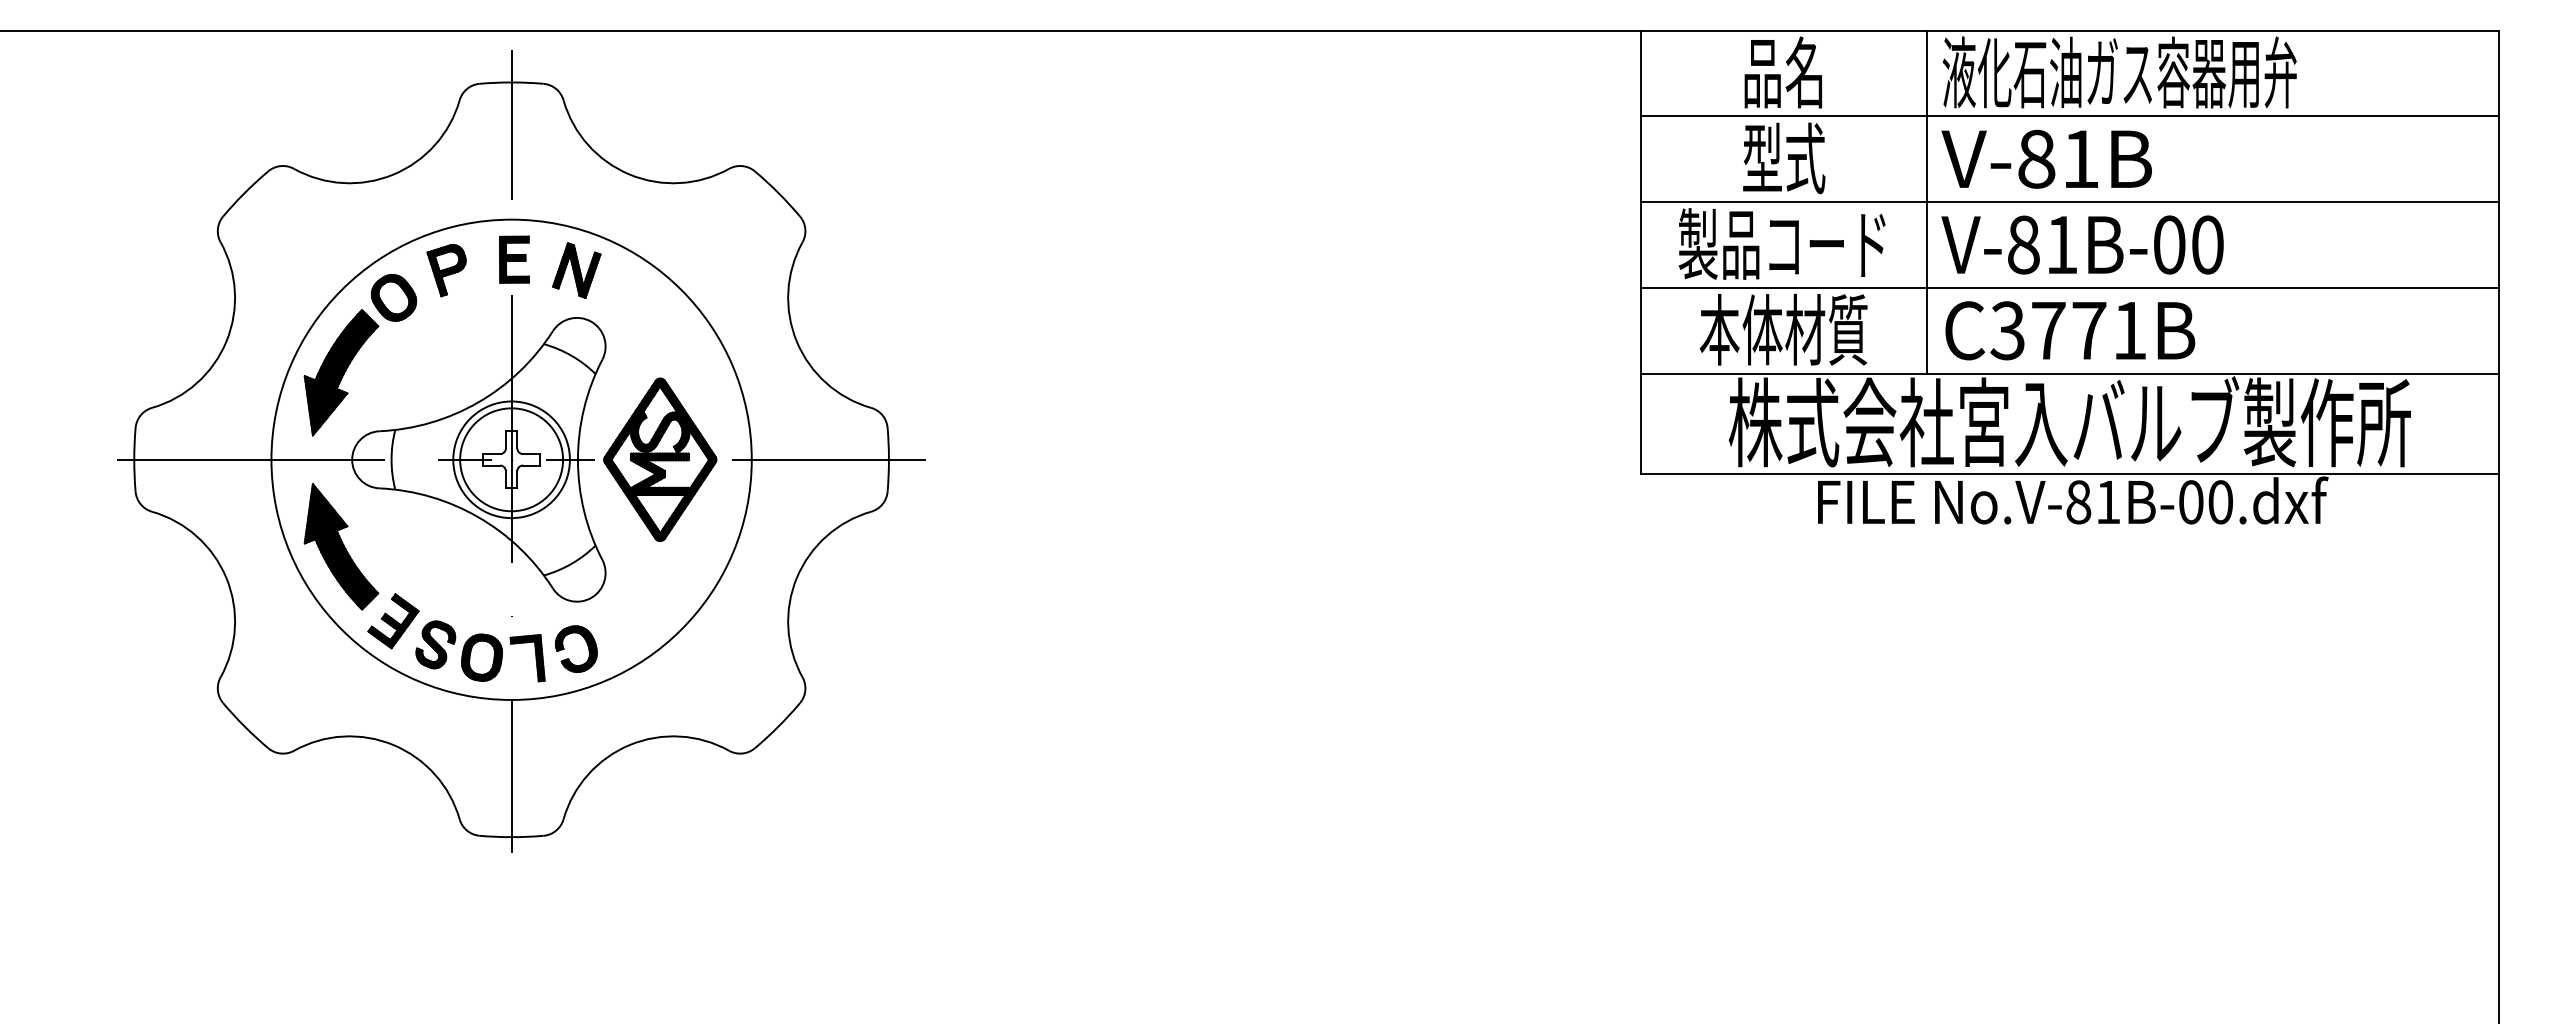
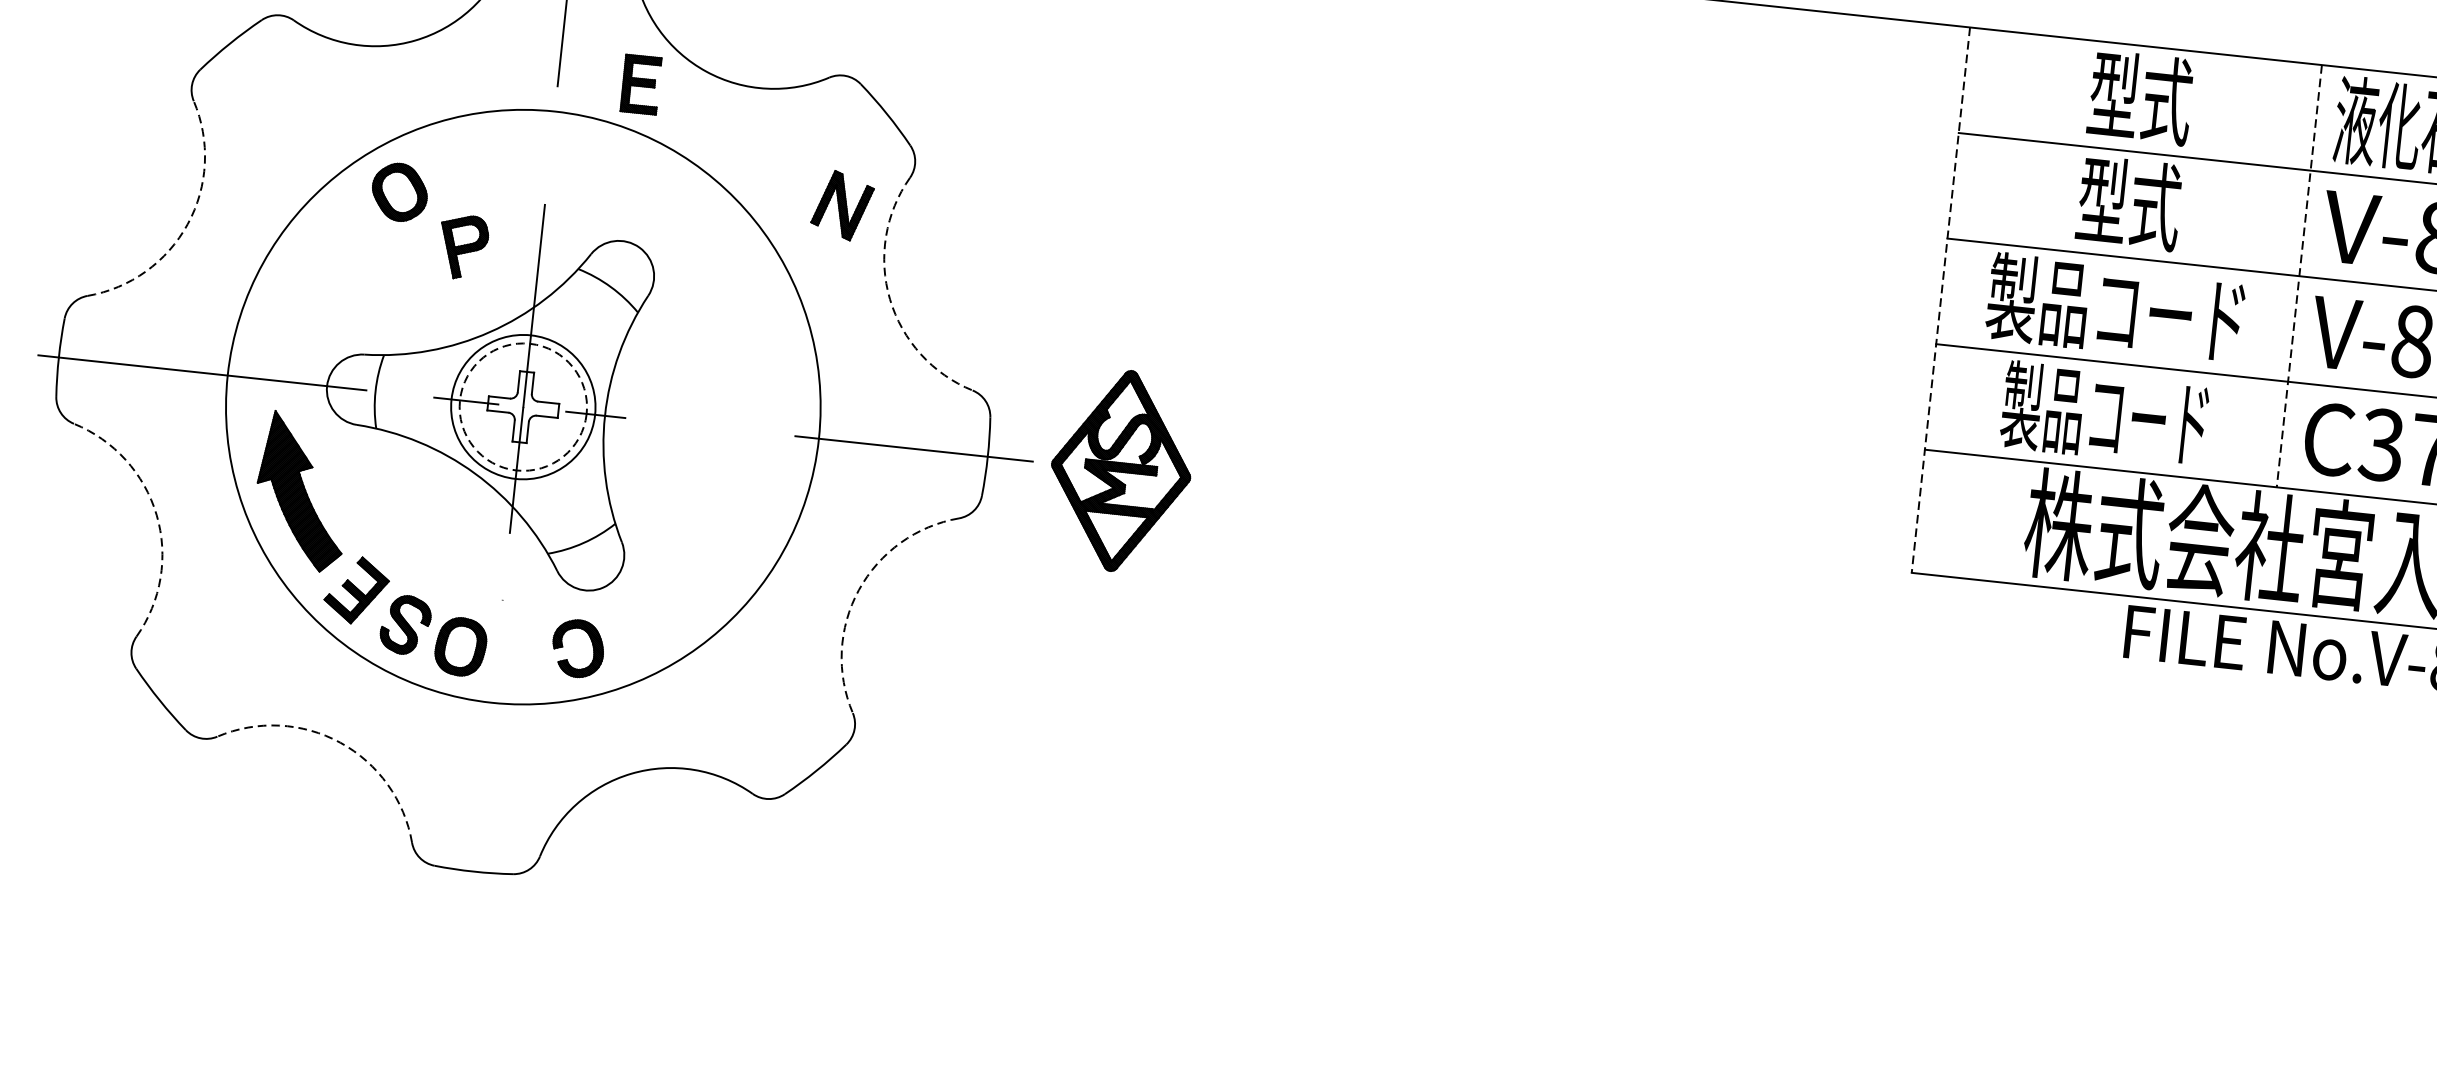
text: (1784, 72) -> (2141, 97), 品名 -> 型式
line: (1926, 202) -> (2298, 276), solid -> dashed
line: (1641, 252) -> (1941, 300), solid -> dashed
part: (514, 259) -> (641, 84), moved
part: (446, 270) -> (463, 247), moved
part: (576, 270) -> (842, 205), moved
text: (1783, 329) -> (2106, 414), 本体材質 -> 製品コード
arc: (226, 341) -> (187, 224), solid -> dashed
arc: (796, 341) -> (889, 298), solid -> dashed
part: (341, 372) -> (325, 277), removed
circle: (511, 459) -> (523, 406), solid -> dashed
part: (660, 459) -> (1121, 470), moved
arc: (226, 577) -> (156, 514), solid -> dashed
arc: (796, 577) -> (858, 589), solid -> dashed
part: (535, 658) -> (526, 654), removed
arc: (393, 745) -> (340, 743), solid -> dashed
line: (511, 775) -> (481, 795), removed

